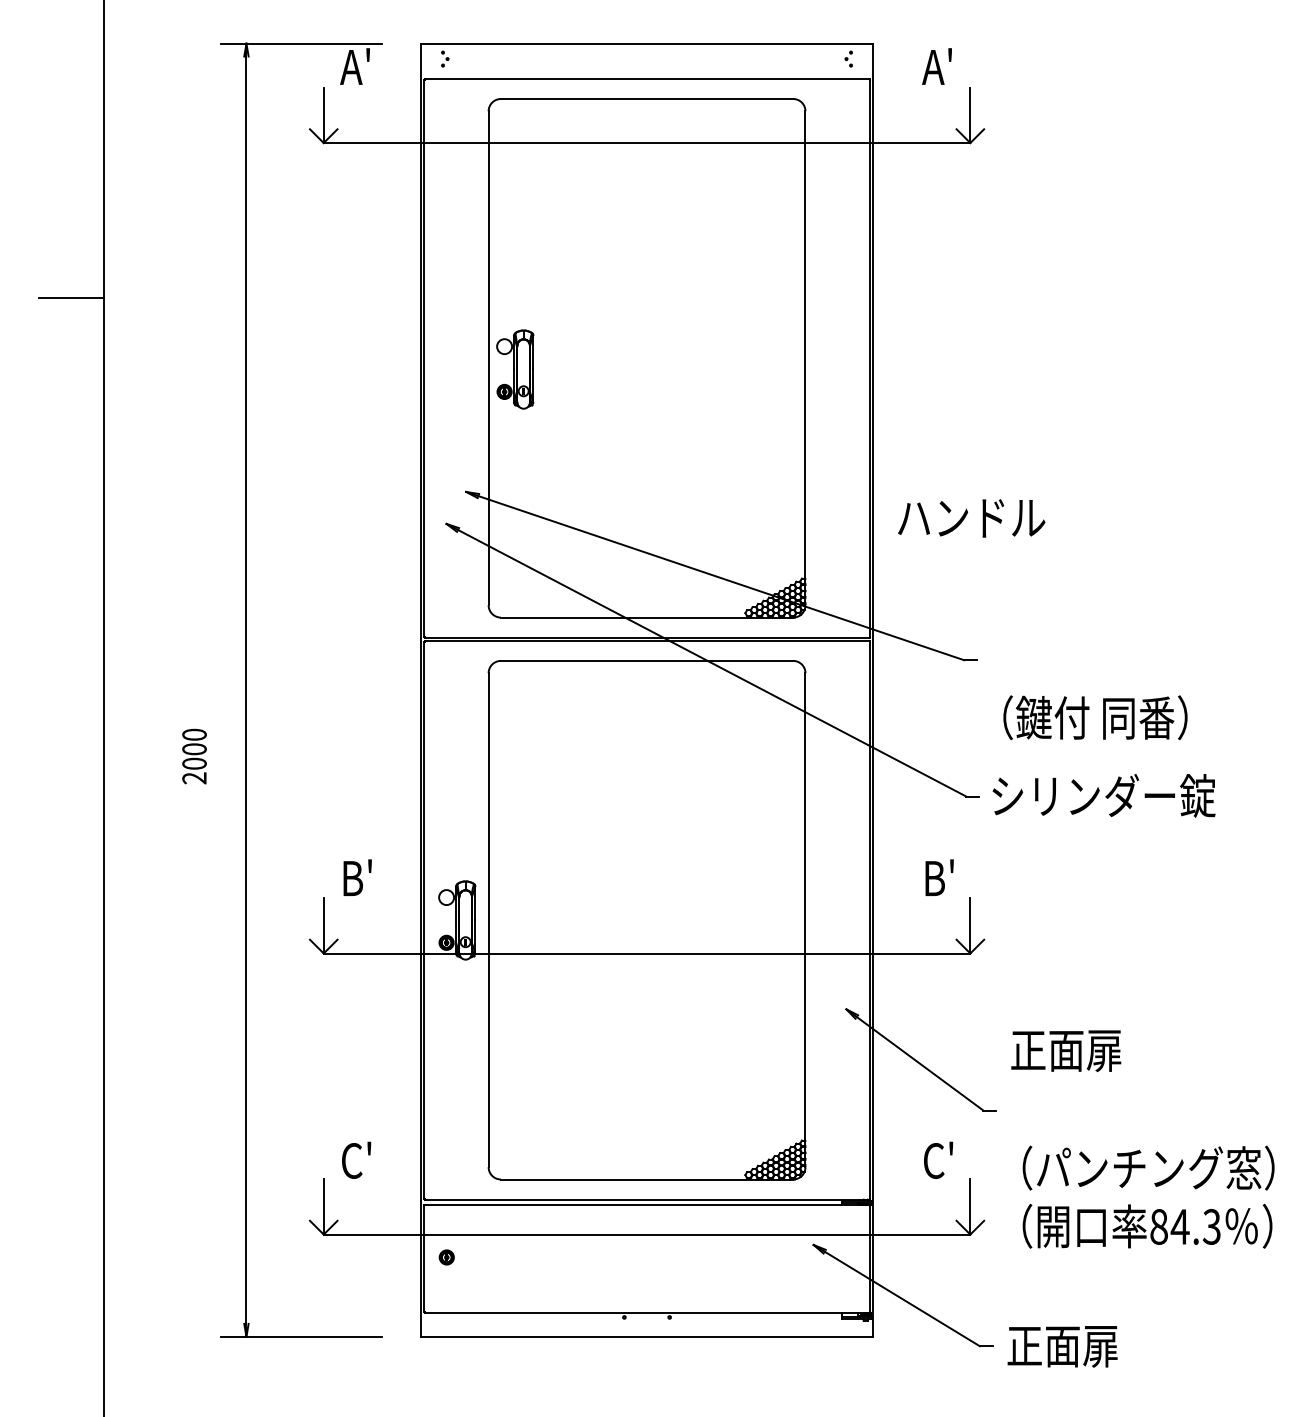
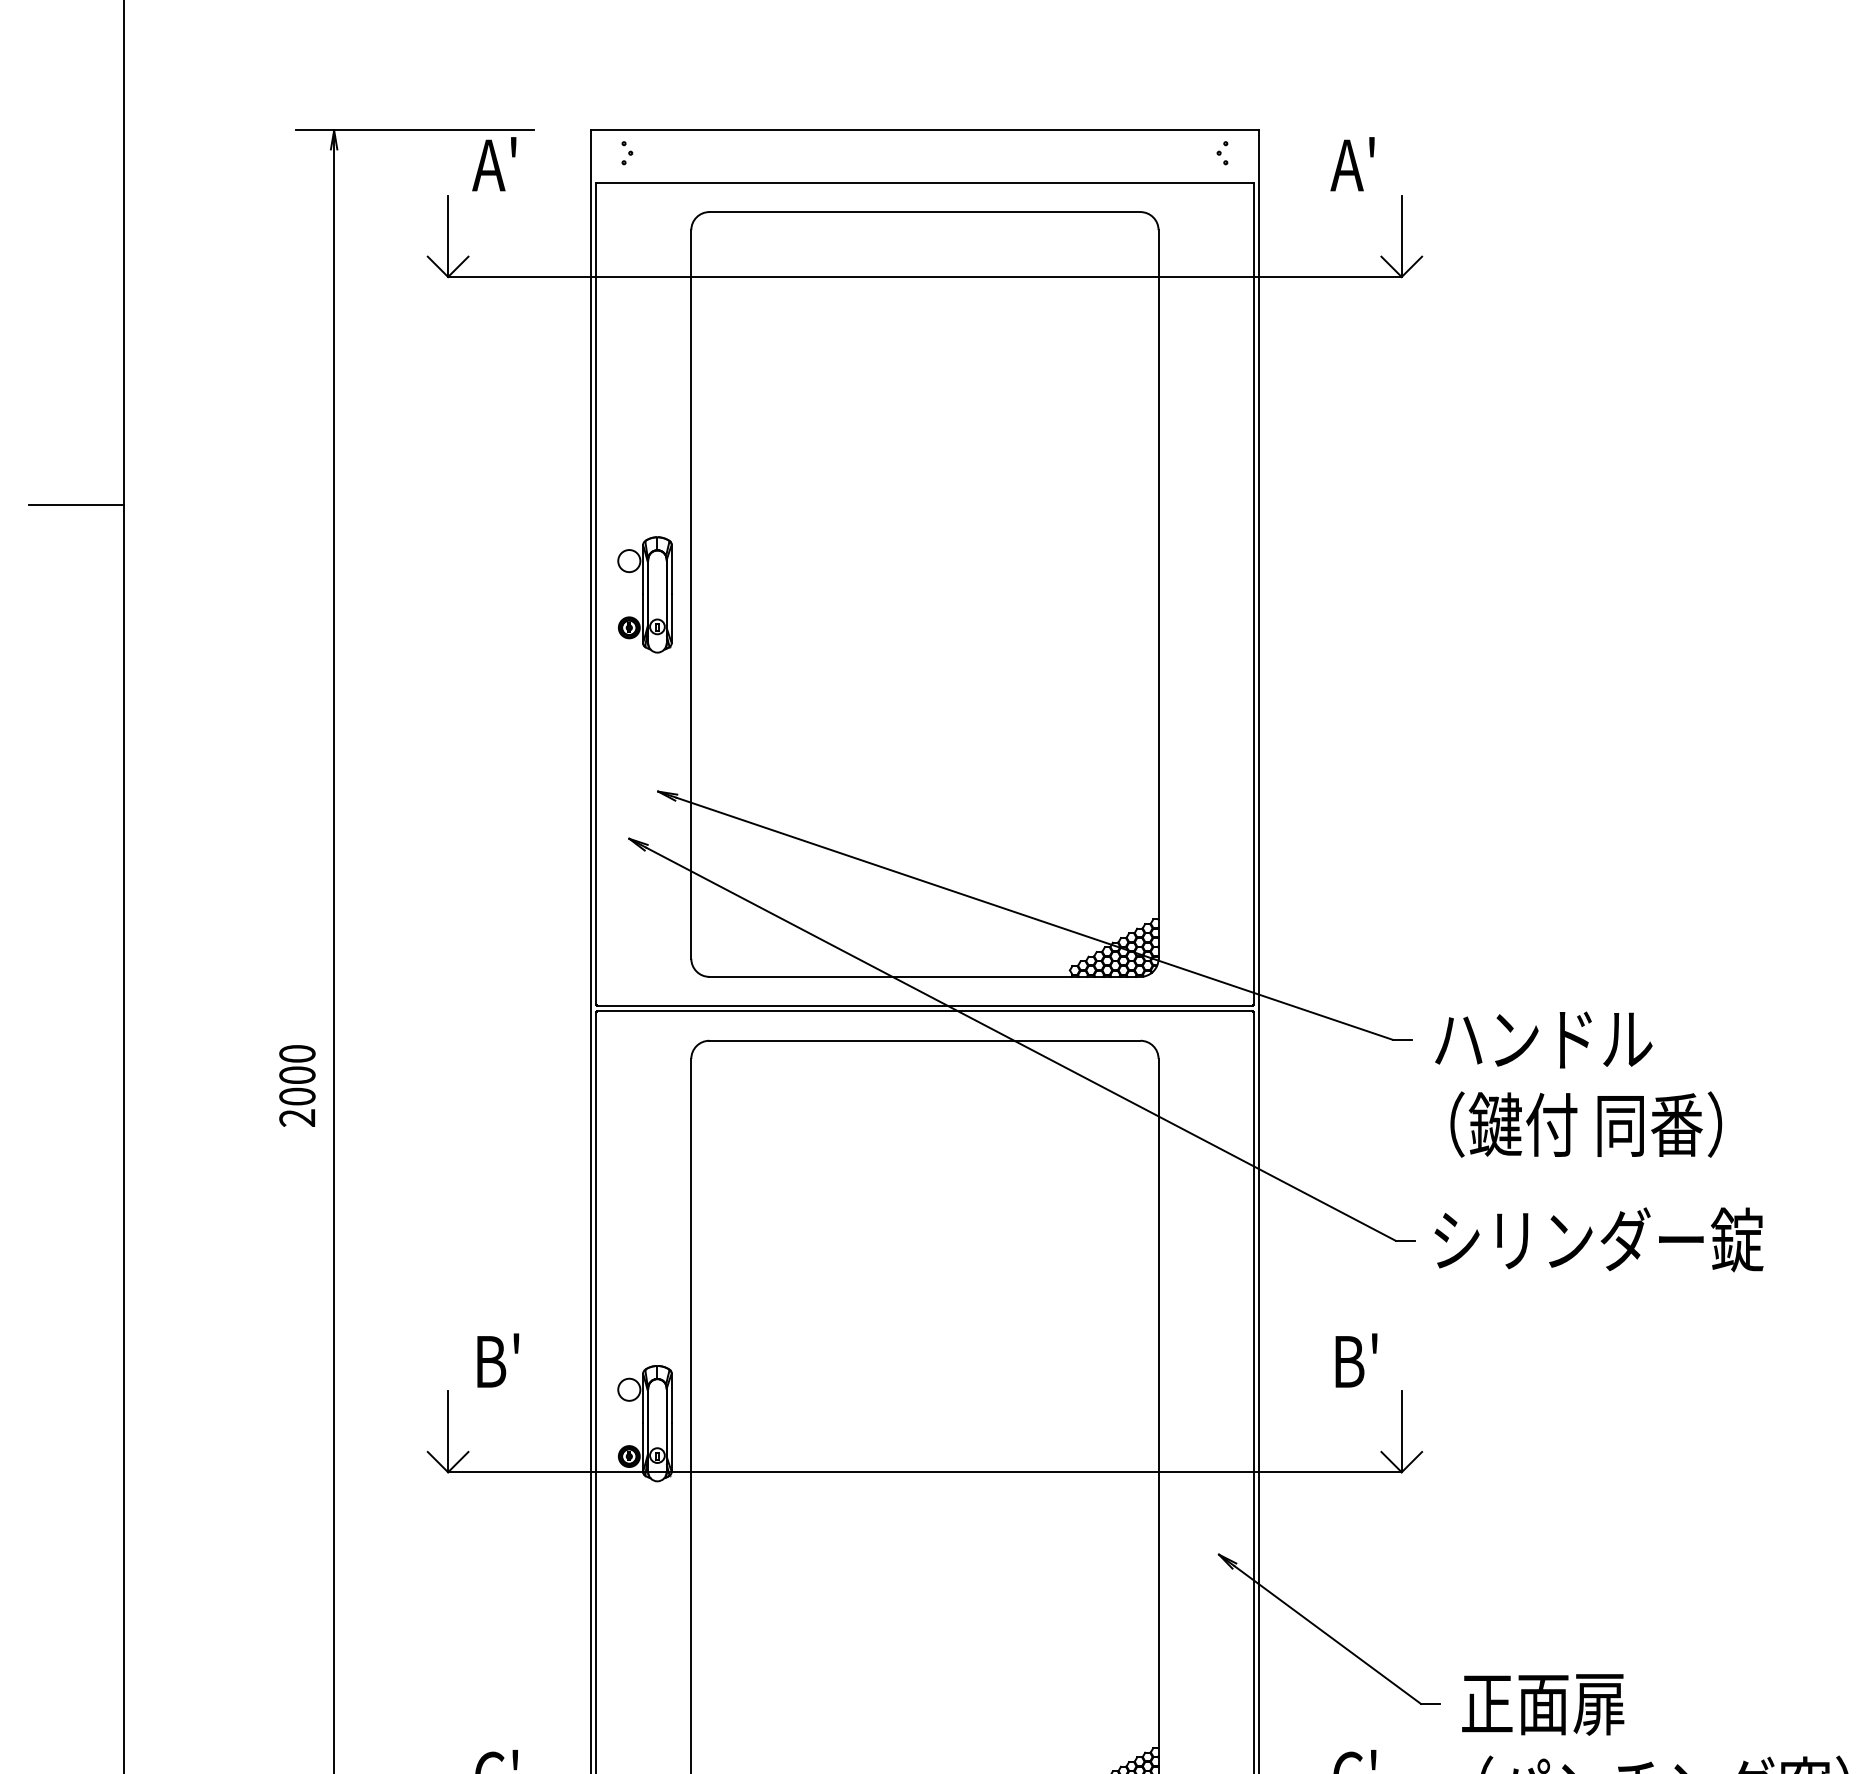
part: (515, 369) -> (645, 594), moved
text: (971, 518) -> (1543, 1040), moved
text: (194, 756) -> (297, 1085), moved
text: (1066, 1051) -> (1543, 1705), moved

